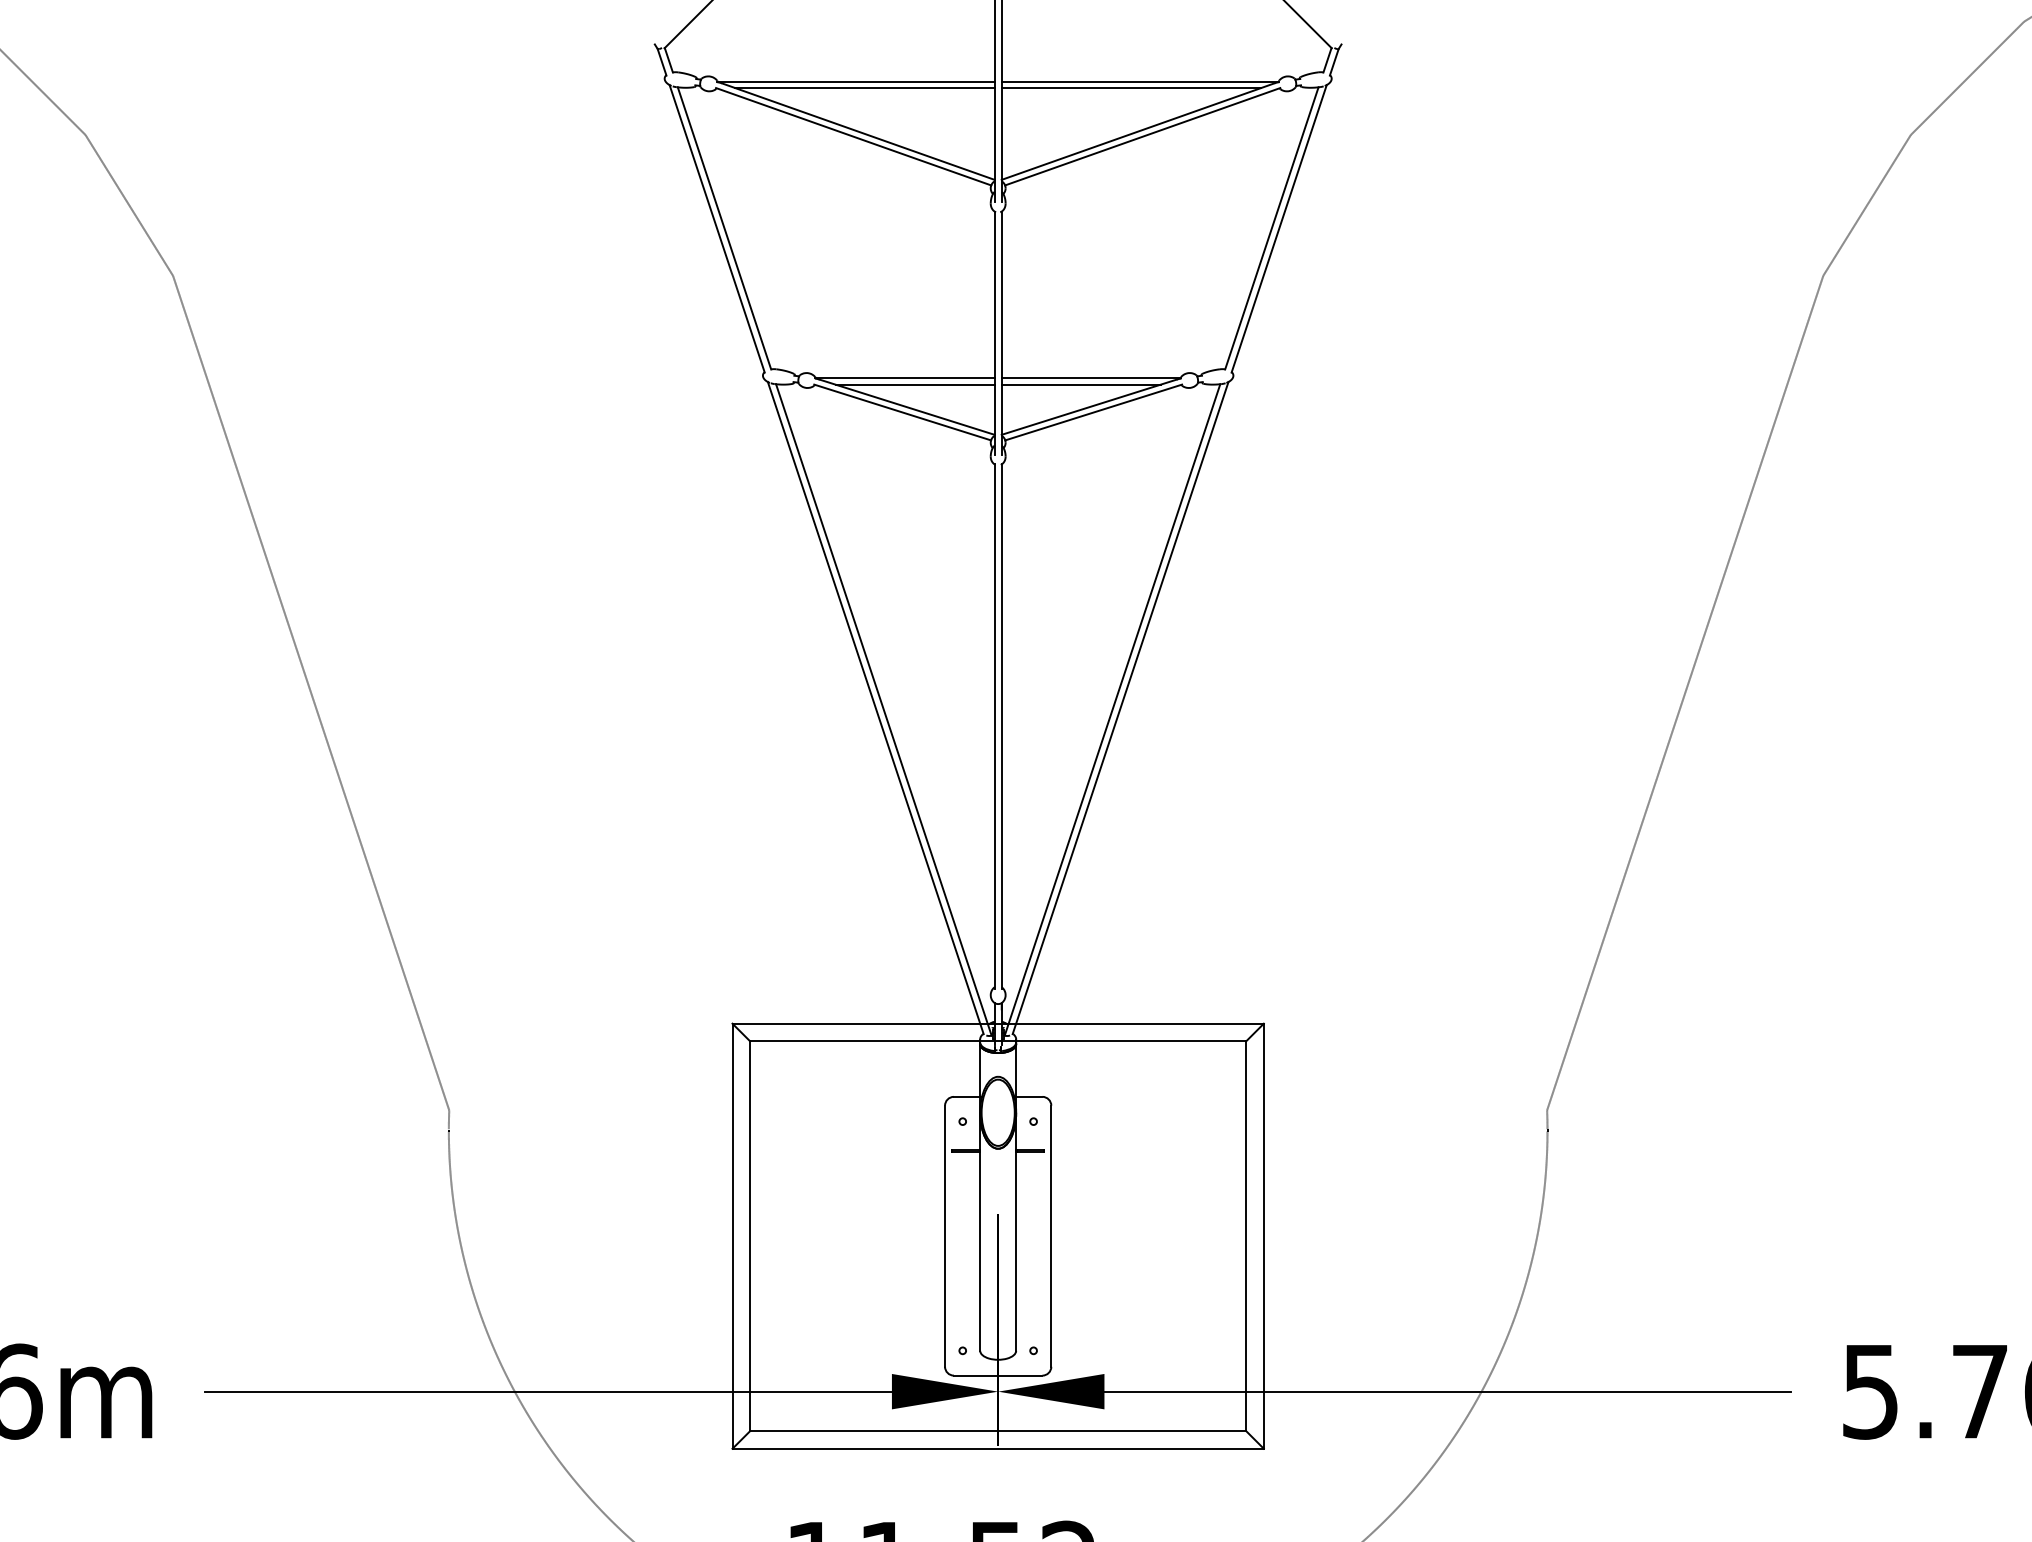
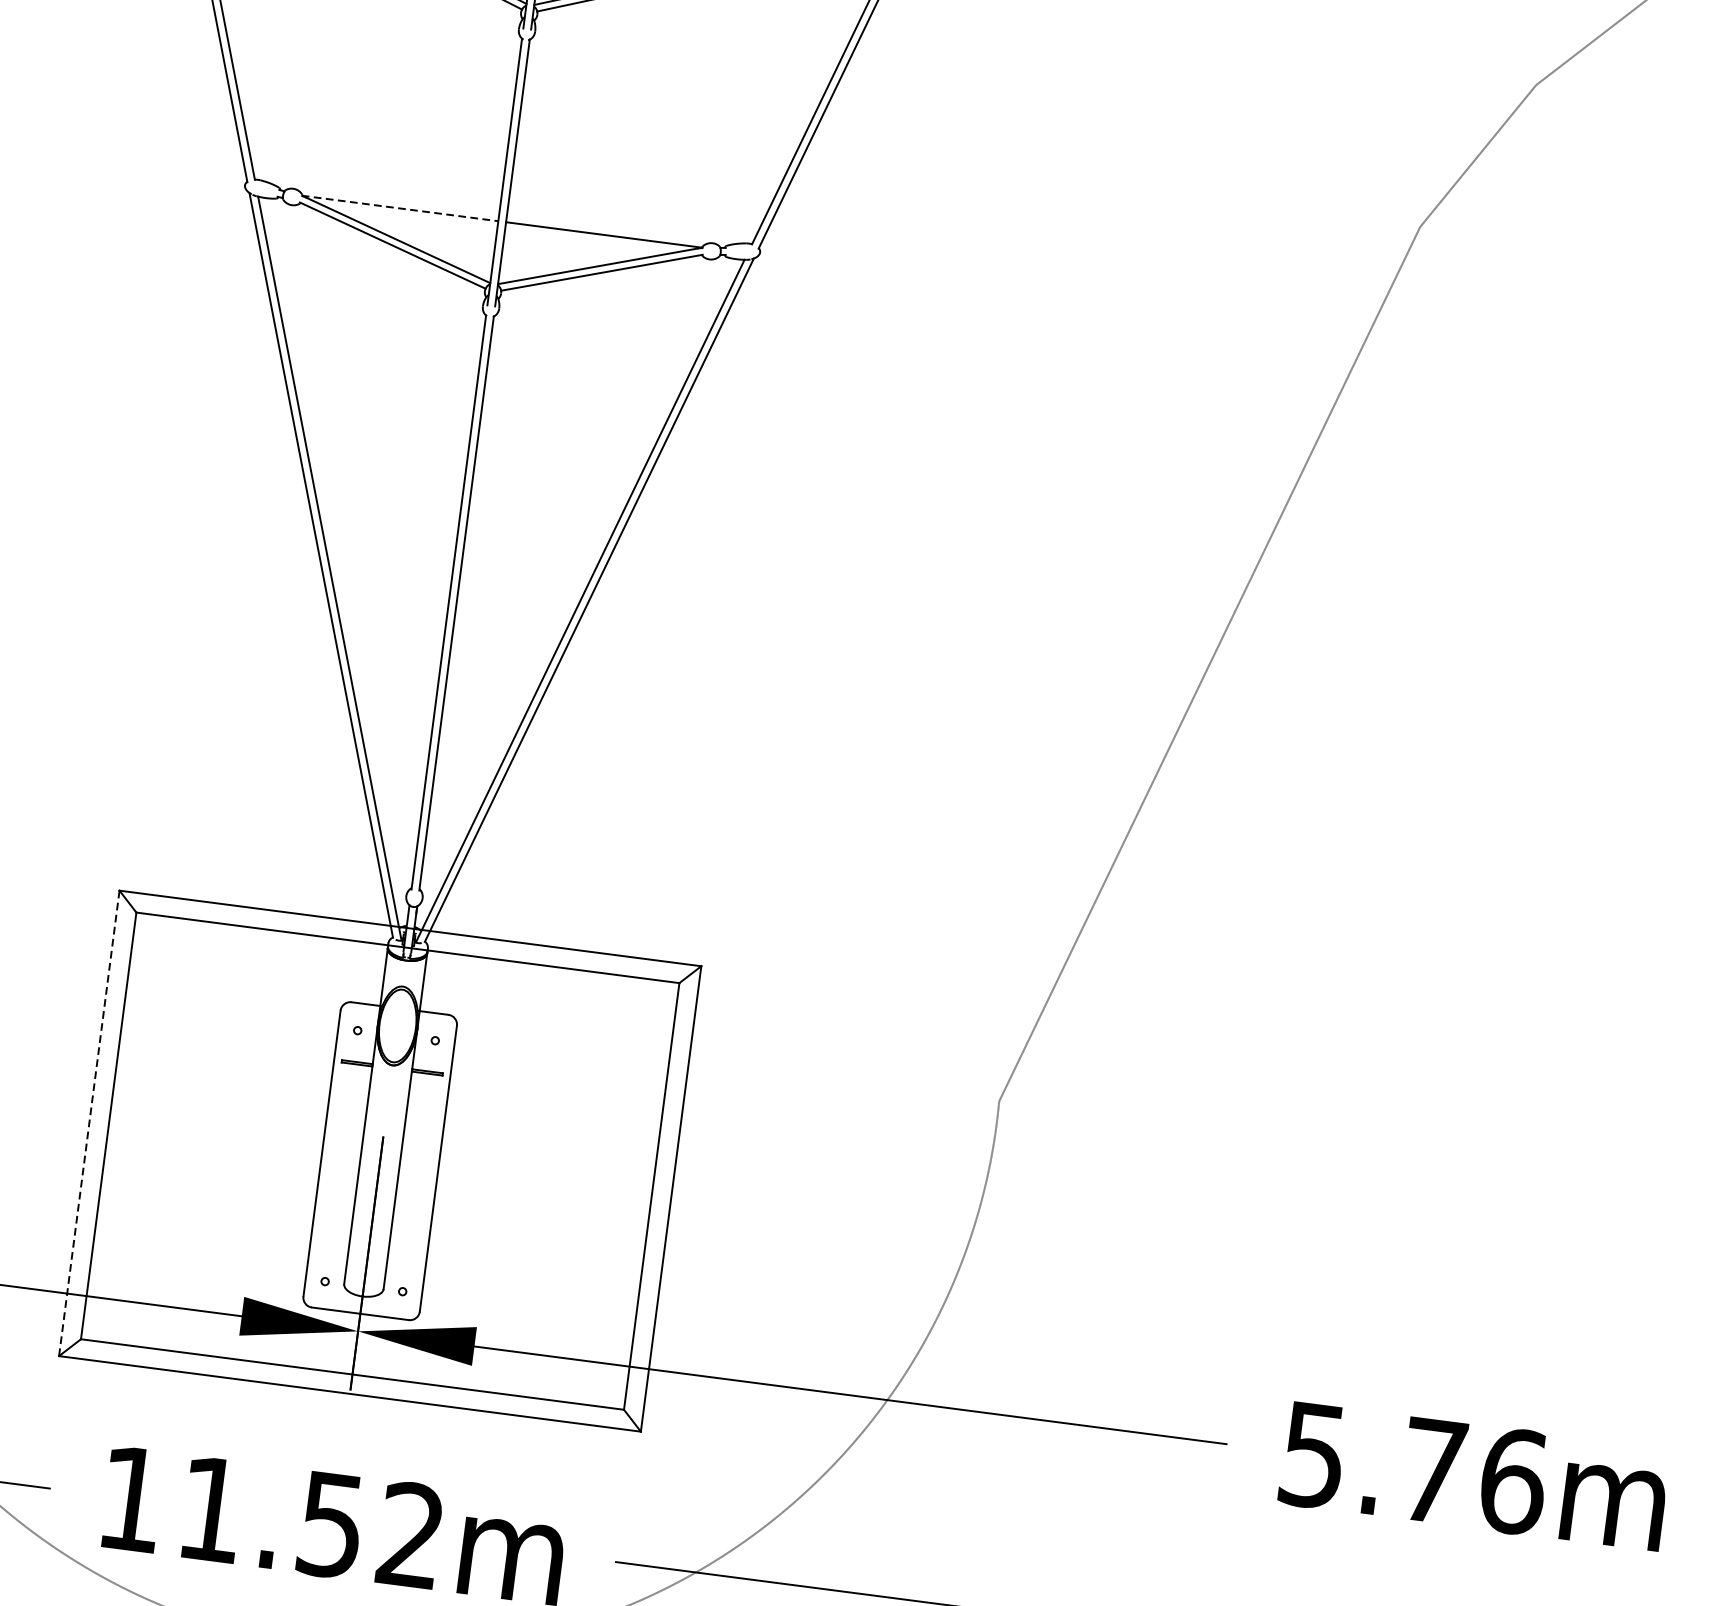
line: (904, 378) -> (399, 208), solid -> dashed
line: (914, 384) -> (409, 216), removed
line: (1080, 384) -> (591, 240), removed
line: (732, 1236) -> (89, 1123), solid -> dashed

